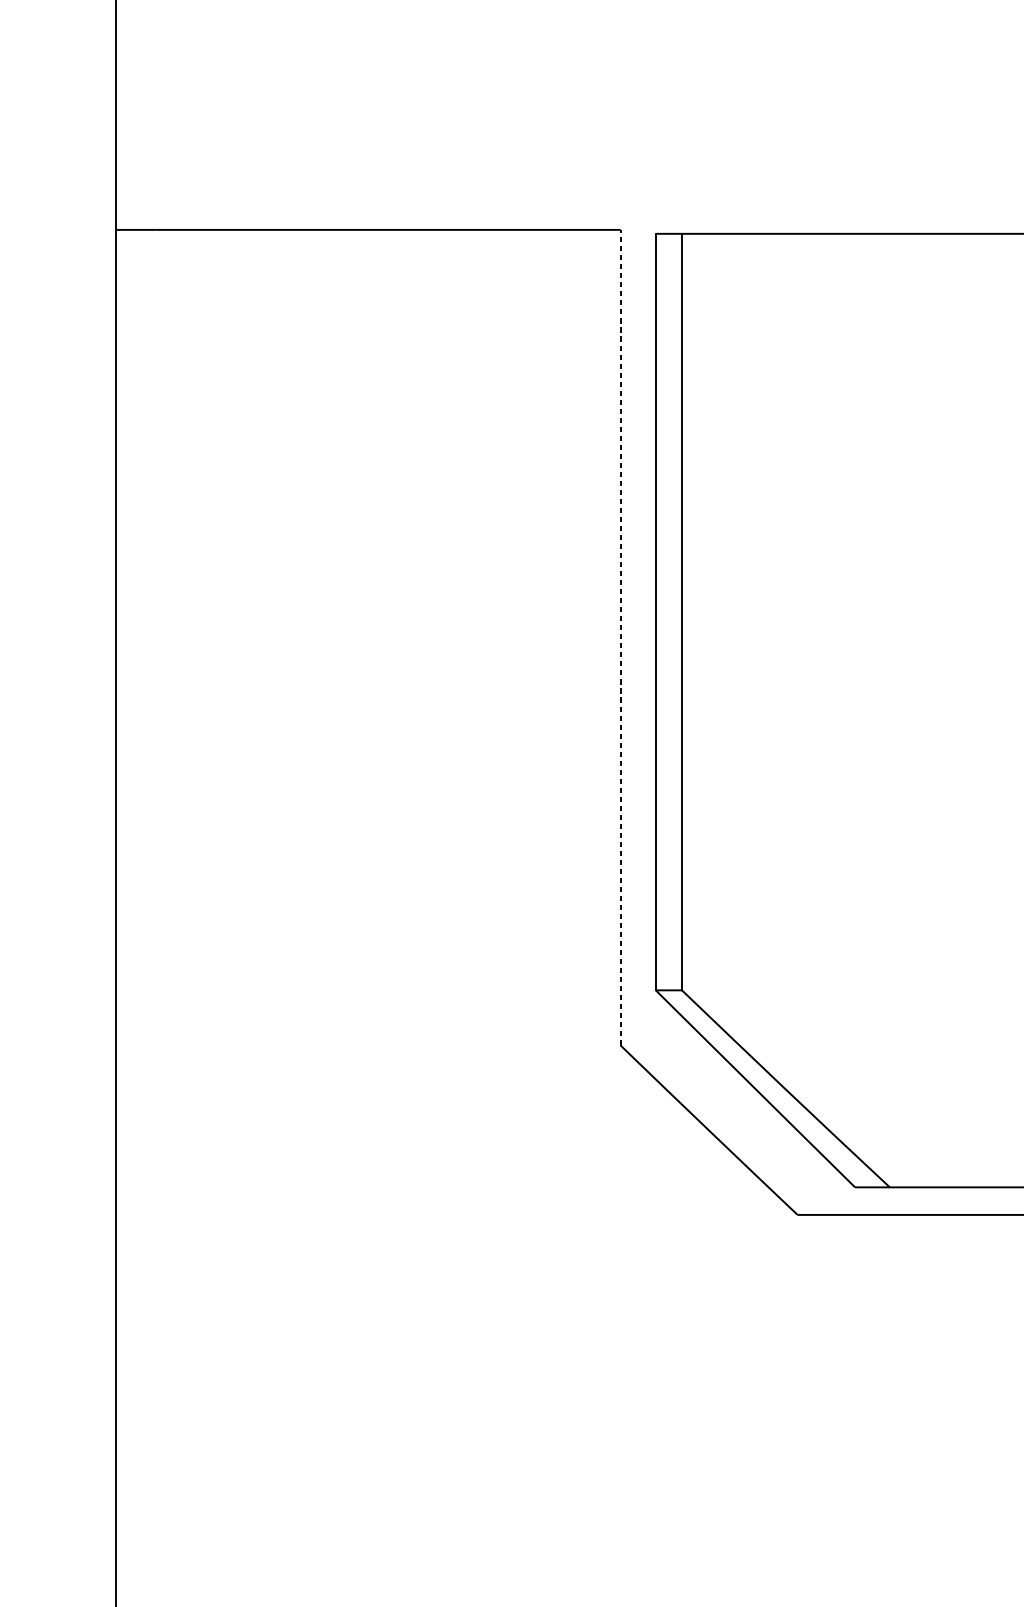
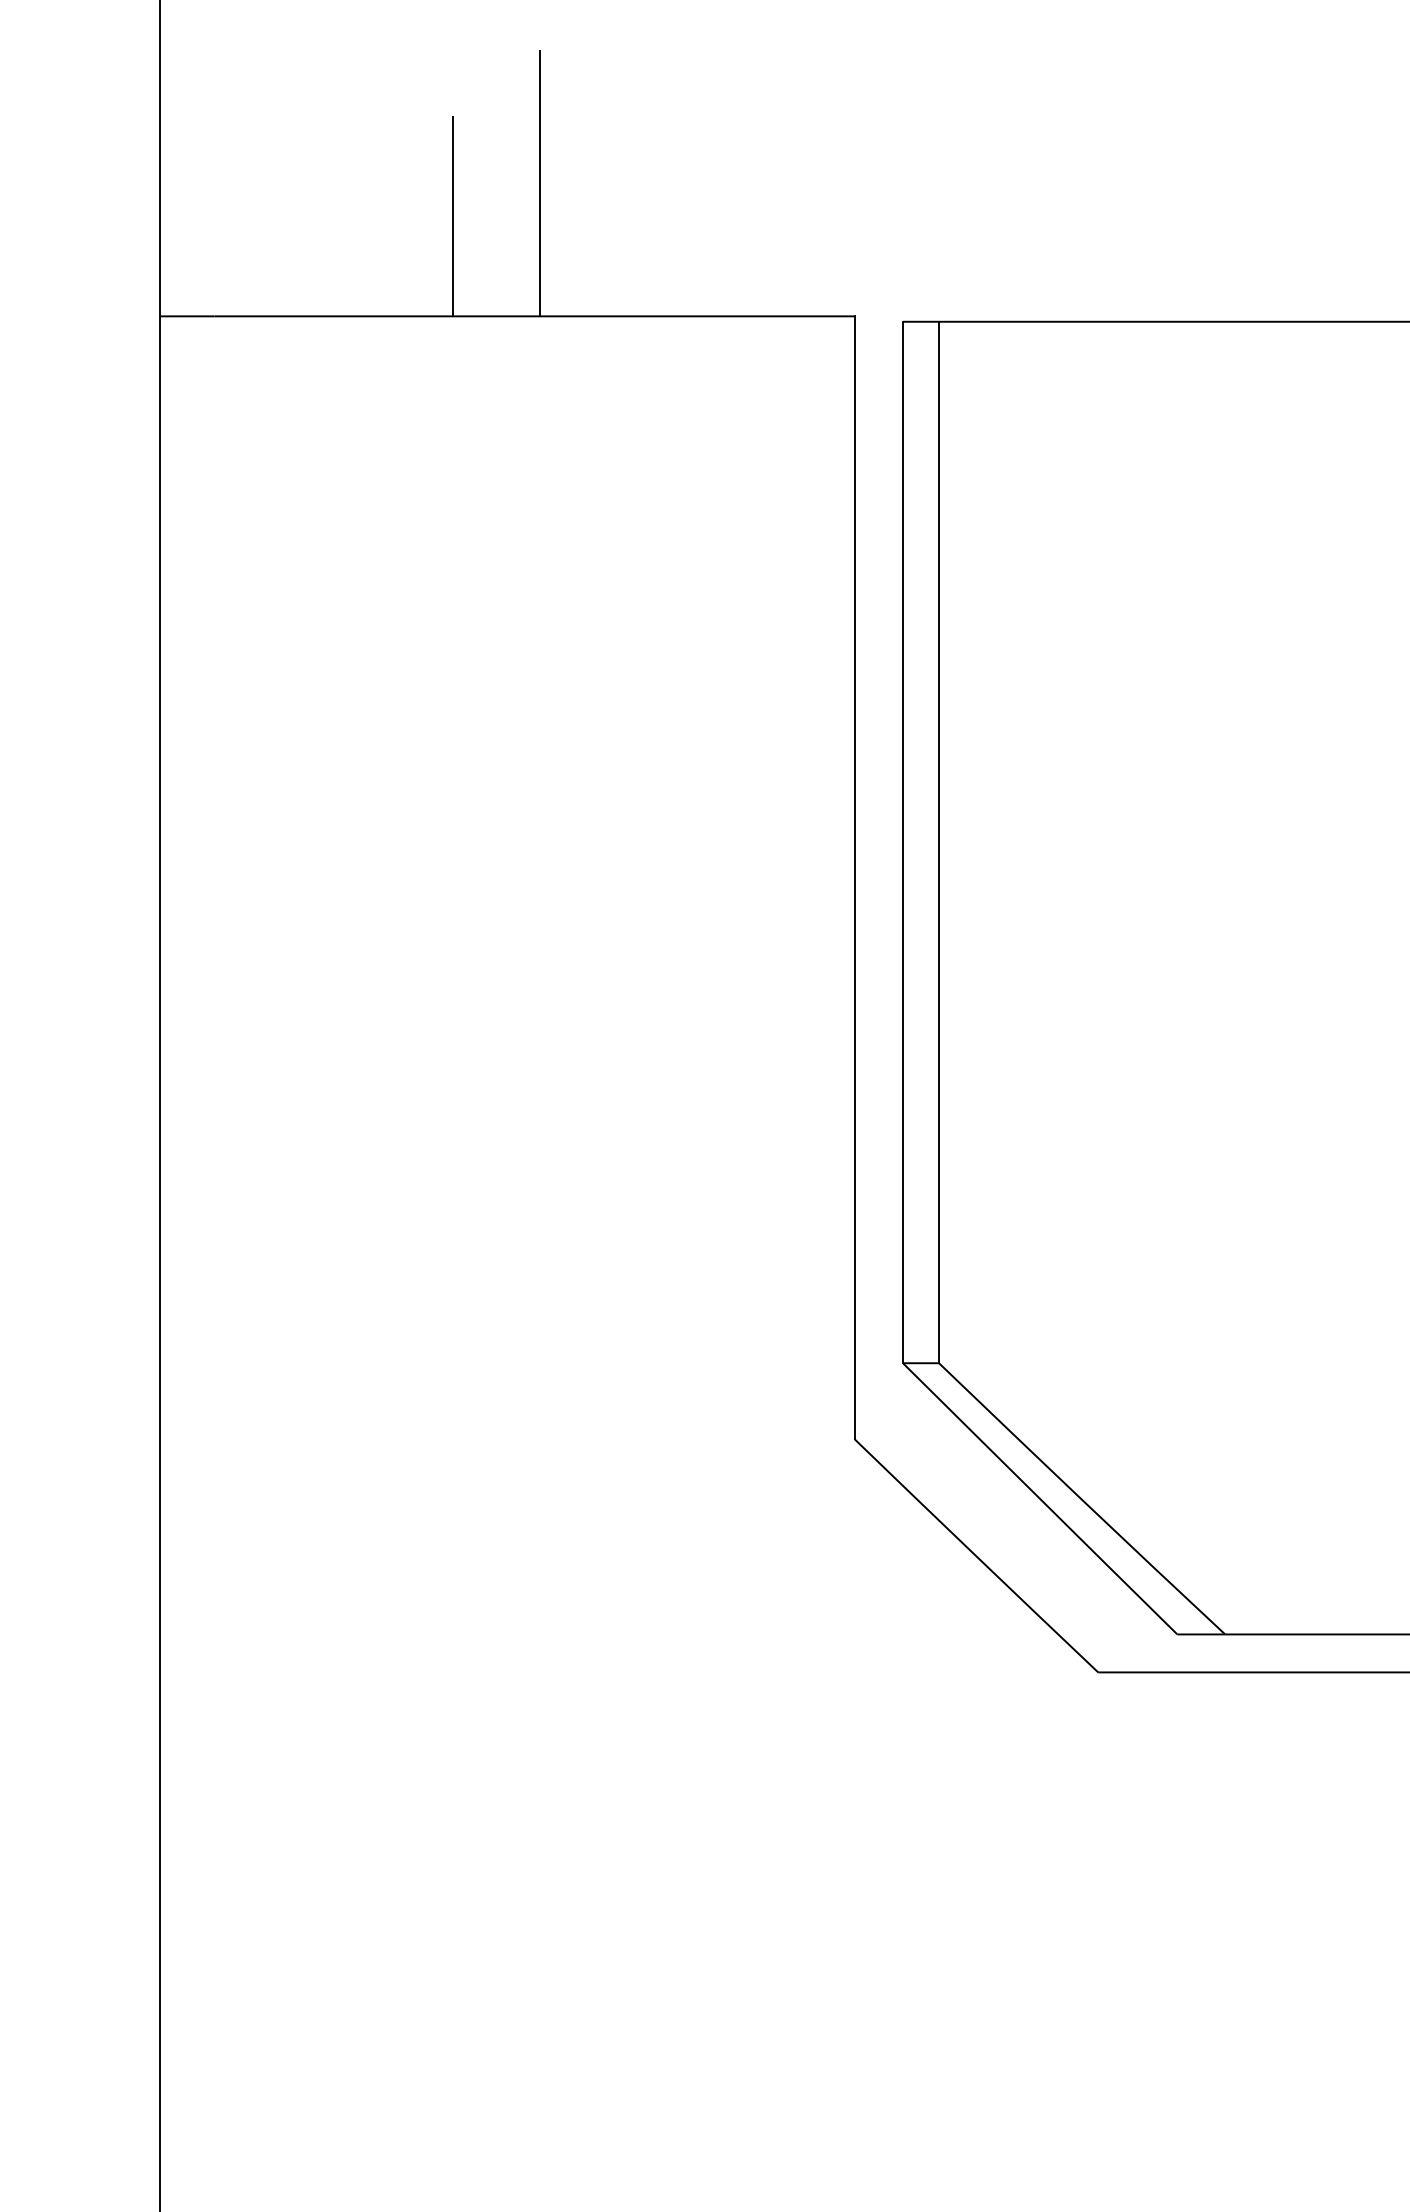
line: (392, 133) -> (540, 183), added
line: (329, 156) -> (453, 215), added
line: (620, 637) -> (854, 877), dashed -> solid

